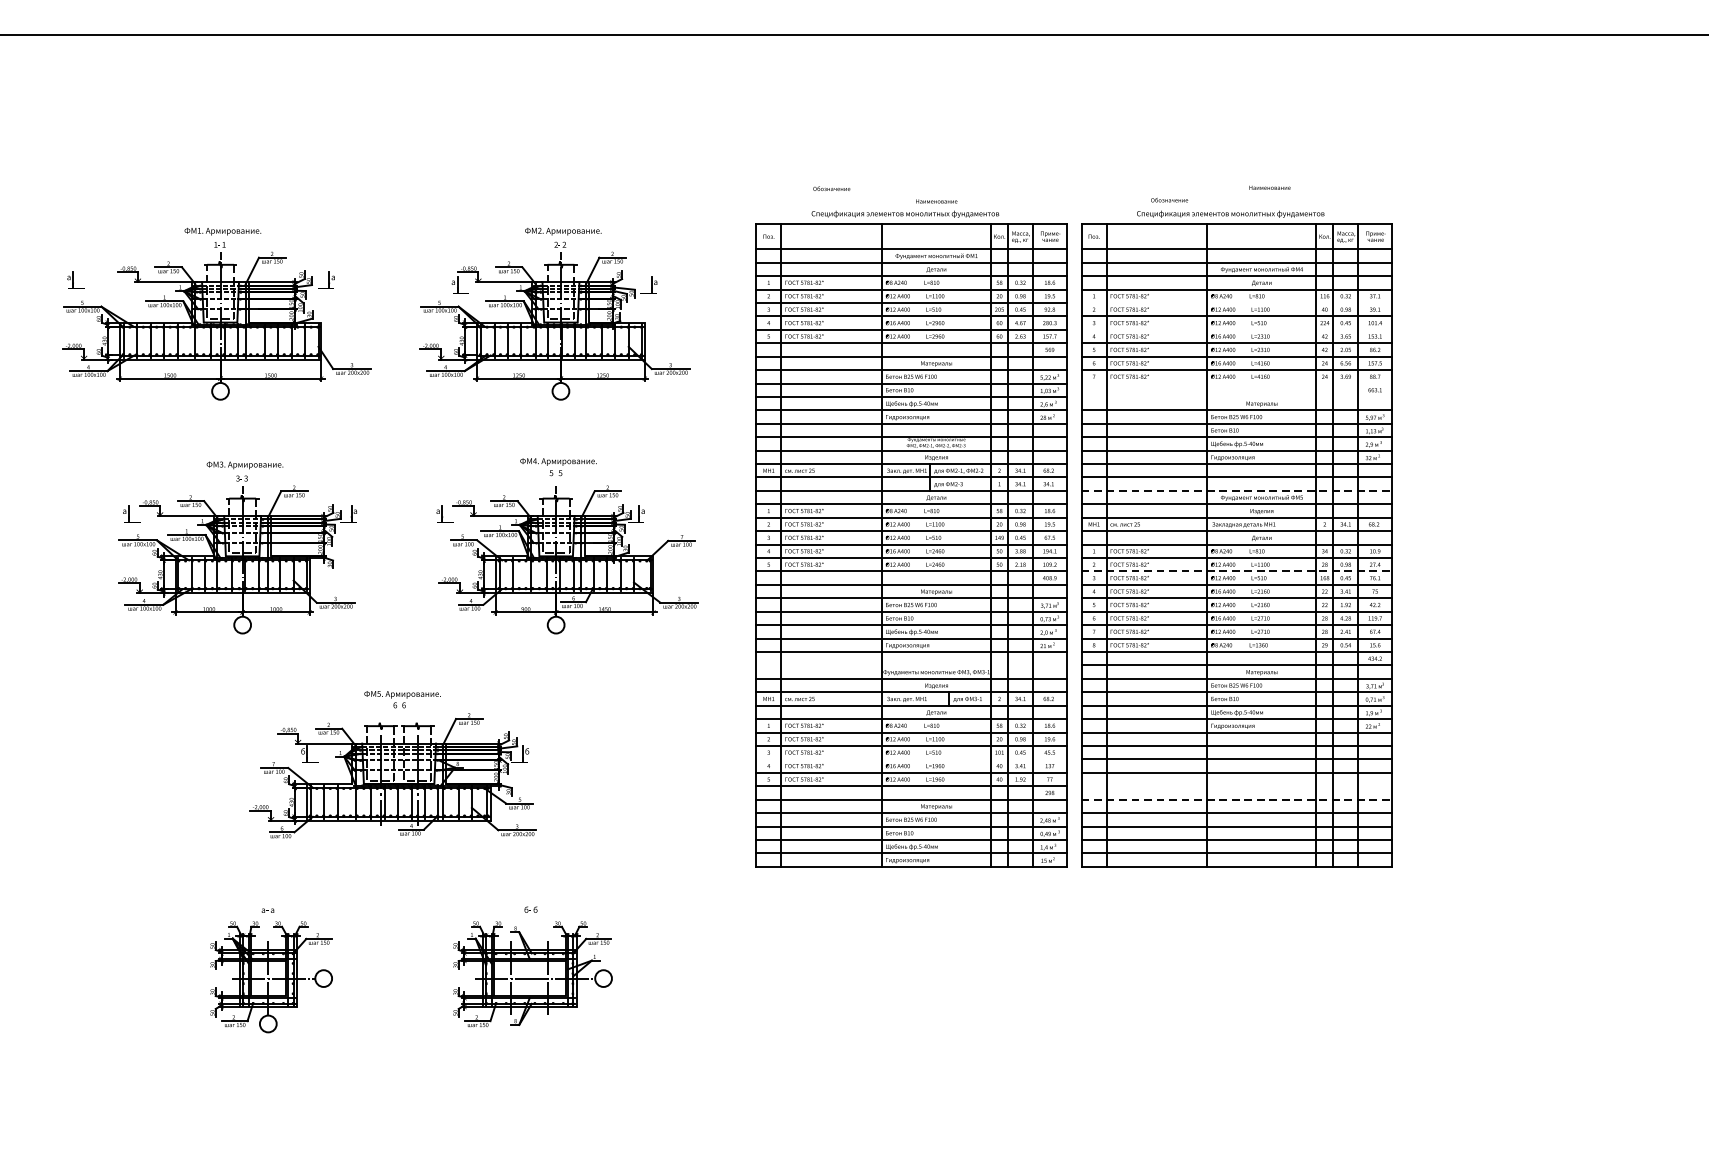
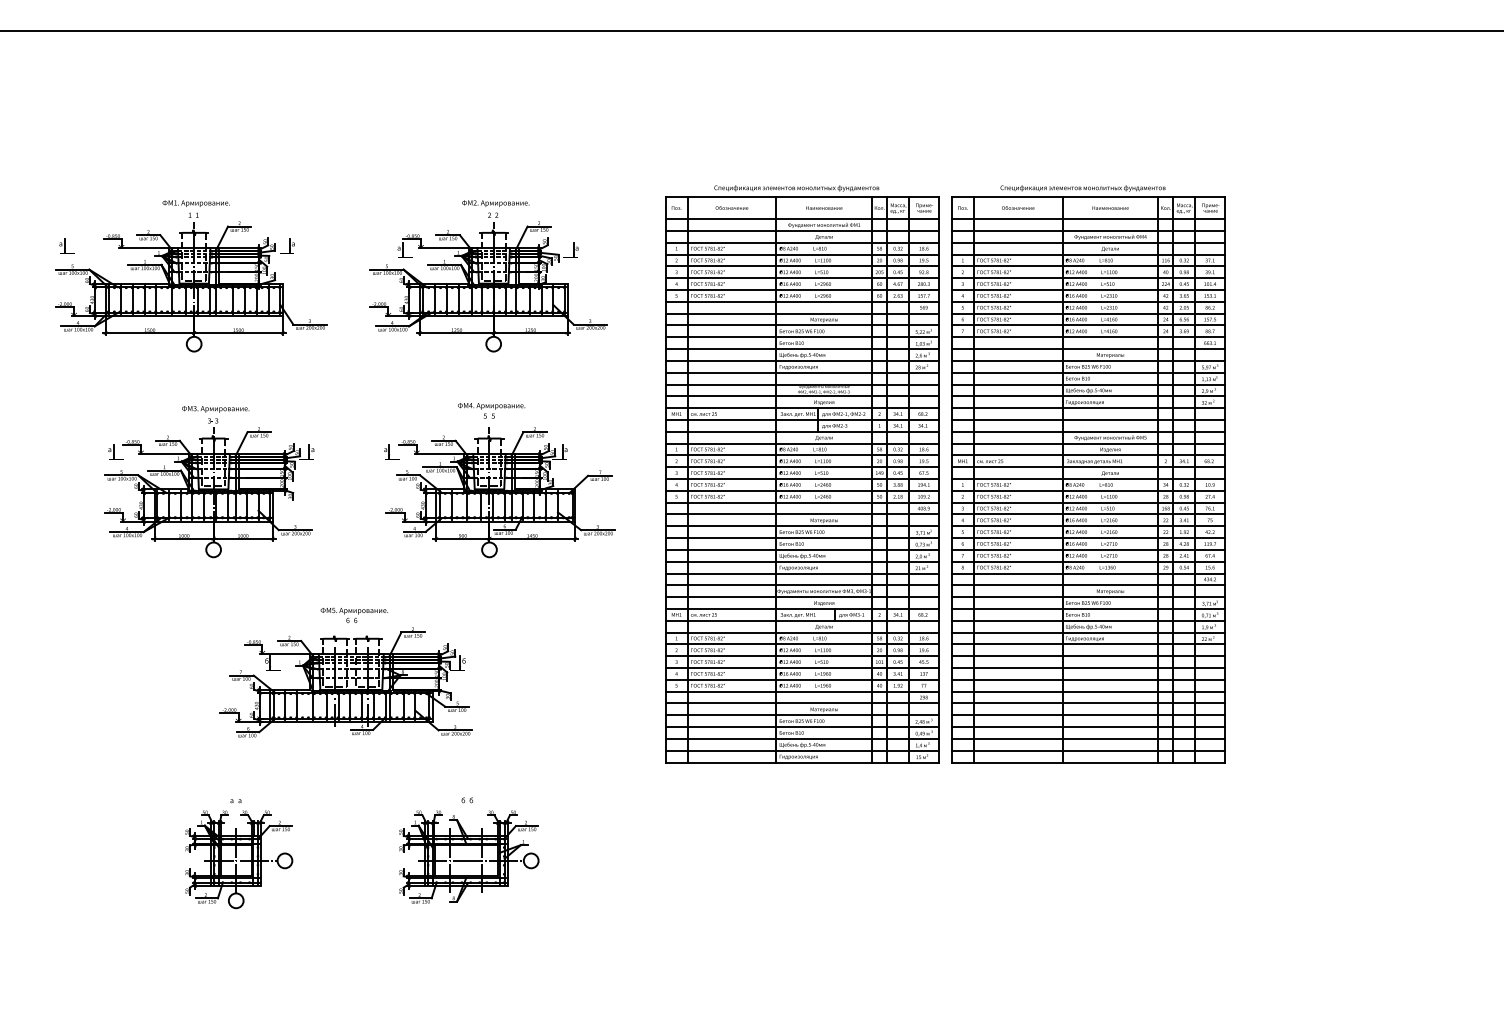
text: (1269, 187) -> (1110, 207), moved
text: (831, 188) -> (731, 207), moved
text: (1169, 199) -> (1018, 207), moved
text: (936, 200) -> (824, 207), moved
line: (1235, 303) -> (1087, 266), added
line: (1235, 330) -> (1087, 290), added
line: (1235, 383) -> (1087, 337), added
line: (1235, 397) -> (1087, 349), added
line: (1236, 490) -> (1088, 431), dashed -> solid
line: (1236, 571) -> (1088, 502), dashed -> solid
line: (910, 665) -> (801, 585), added
line: (910, 759) -> (801, 668), added
line: (1235, 786) -> (1087, 691), added
line: (1236, 799) -> (1088, 703), dashed -> solid

